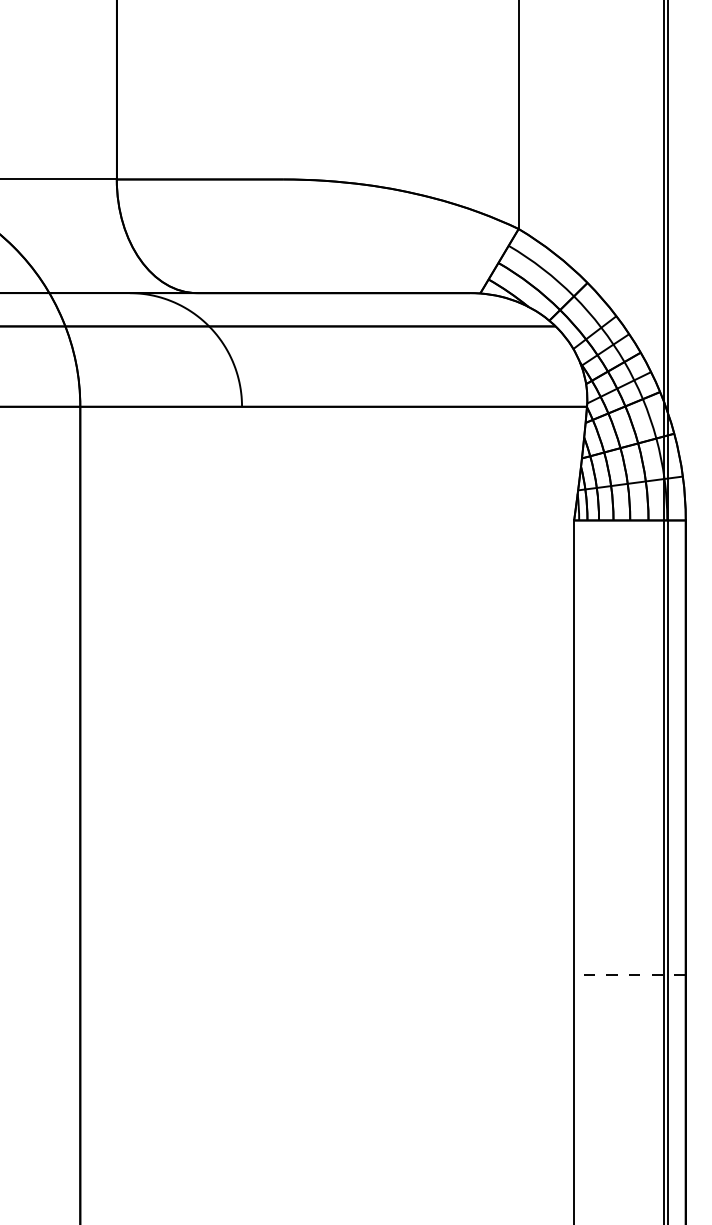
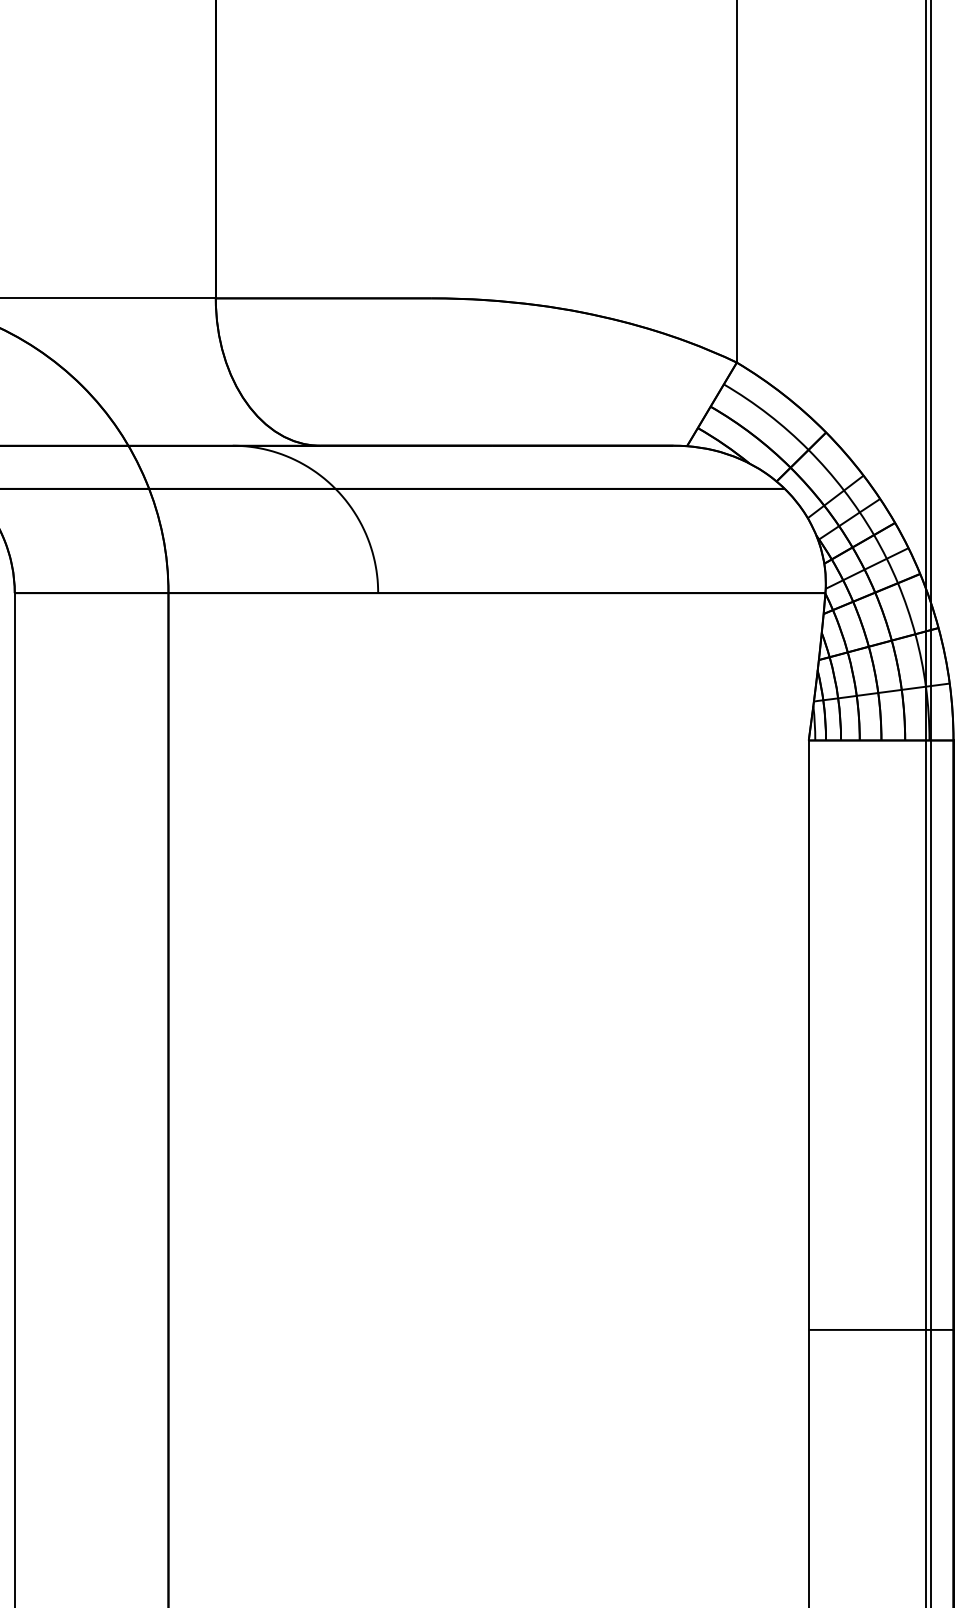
arc: (626, 974) -> (876, 1329), dashed -> solid

